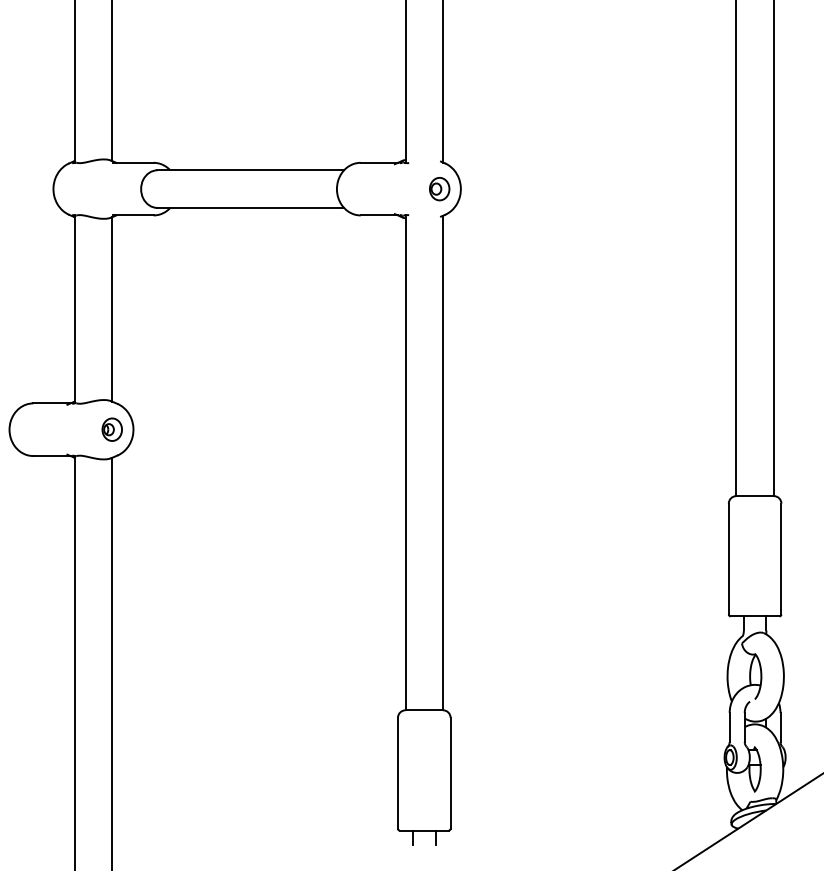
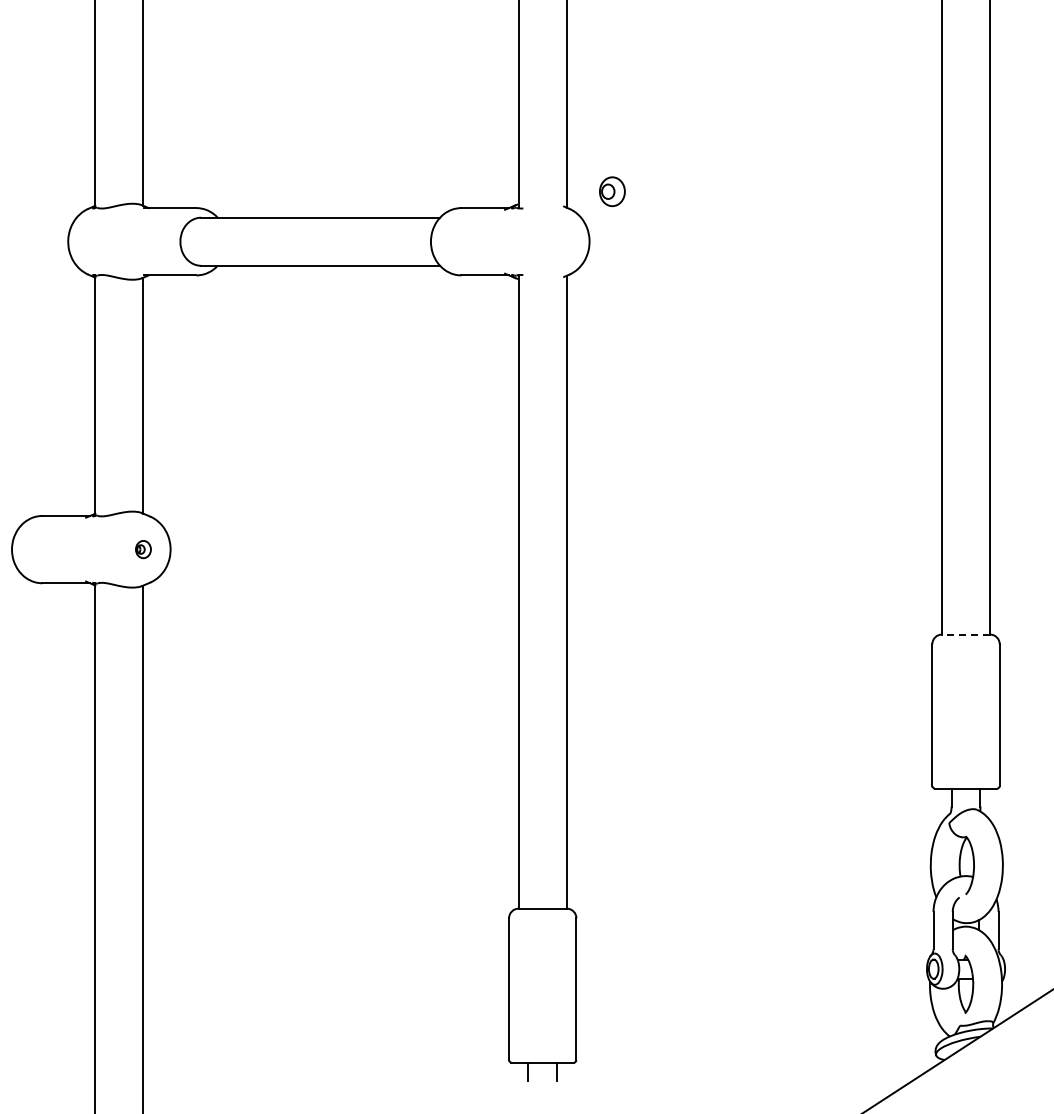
part: (439, 188) -> (612, 191), moved
part: (112, 429) -> (143, 549), size x0.6
line: (754, 496) -> (965, 634), solid -> dashed

